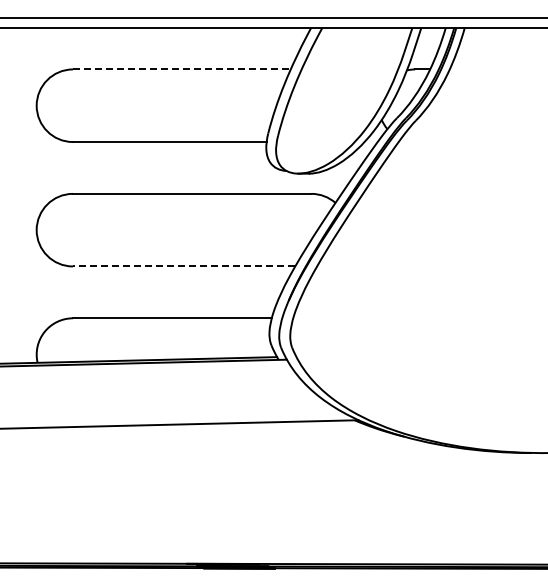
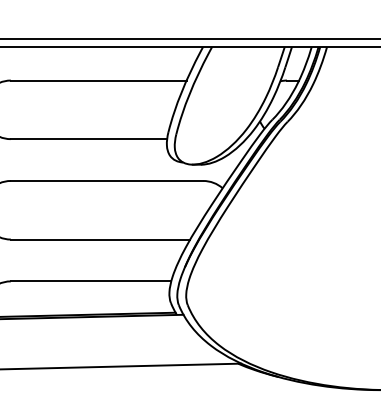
line: (181, 69) -> (98, 80), dashed -> solid
line: (183, 266) -> (100, 239), dashed -> solid

